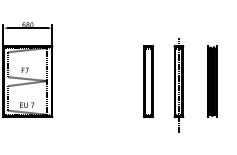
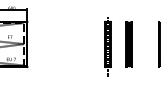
part: (148, 81) -> (88, 44), removed

